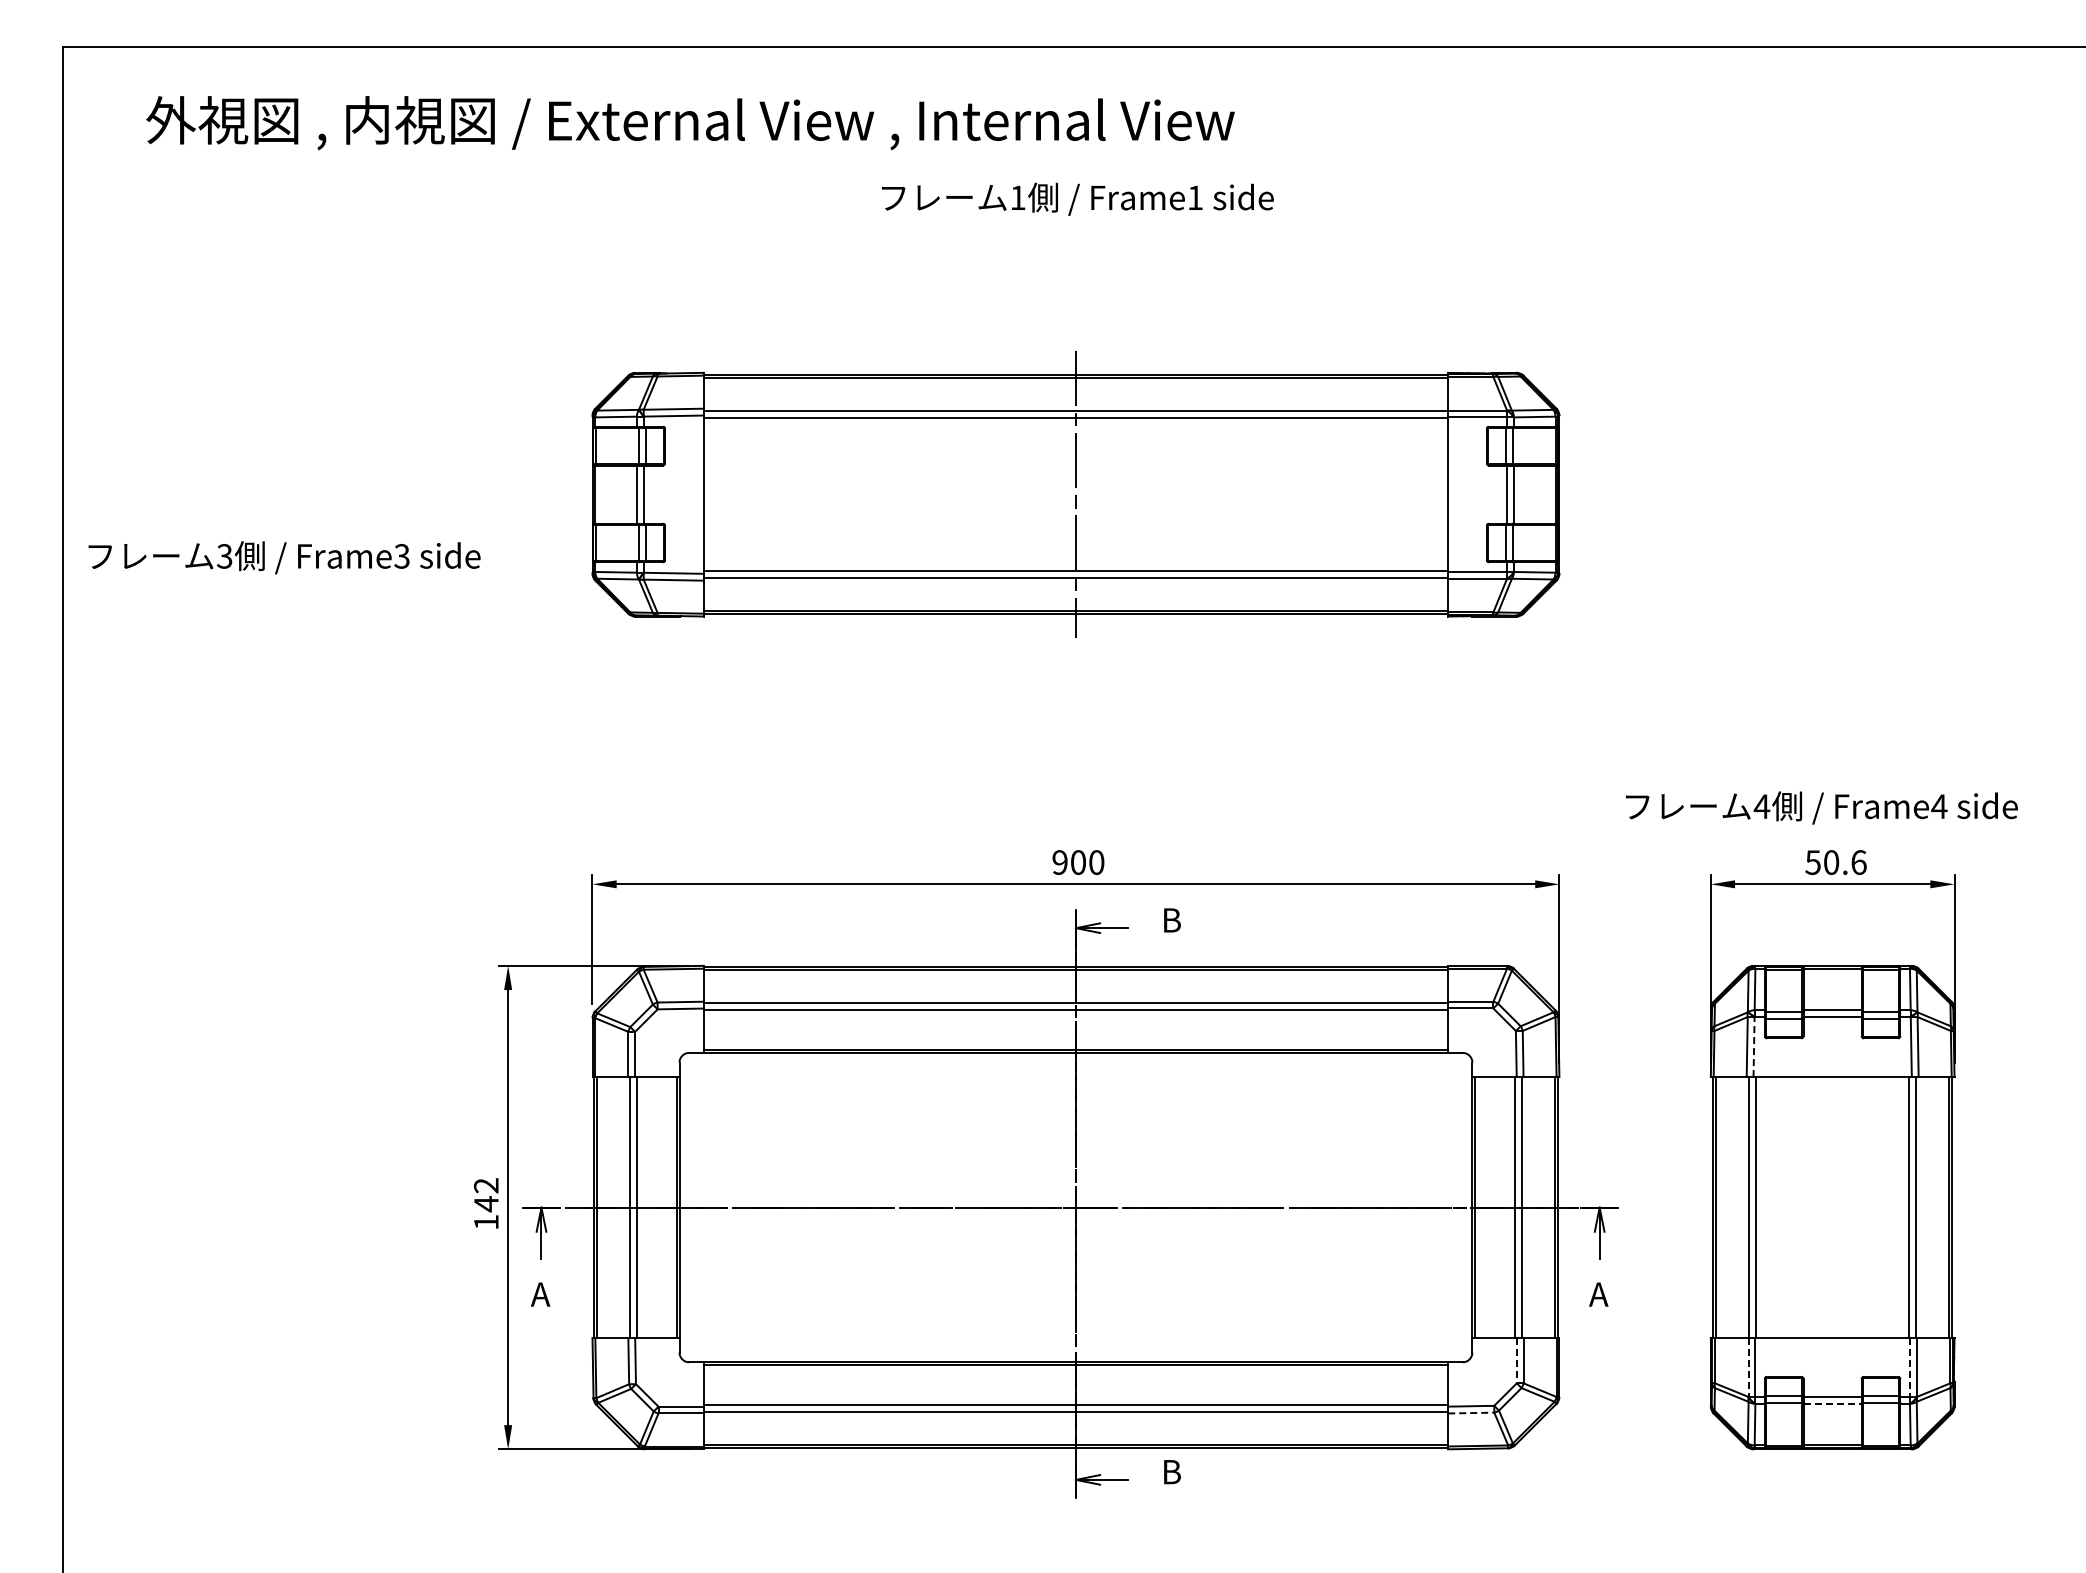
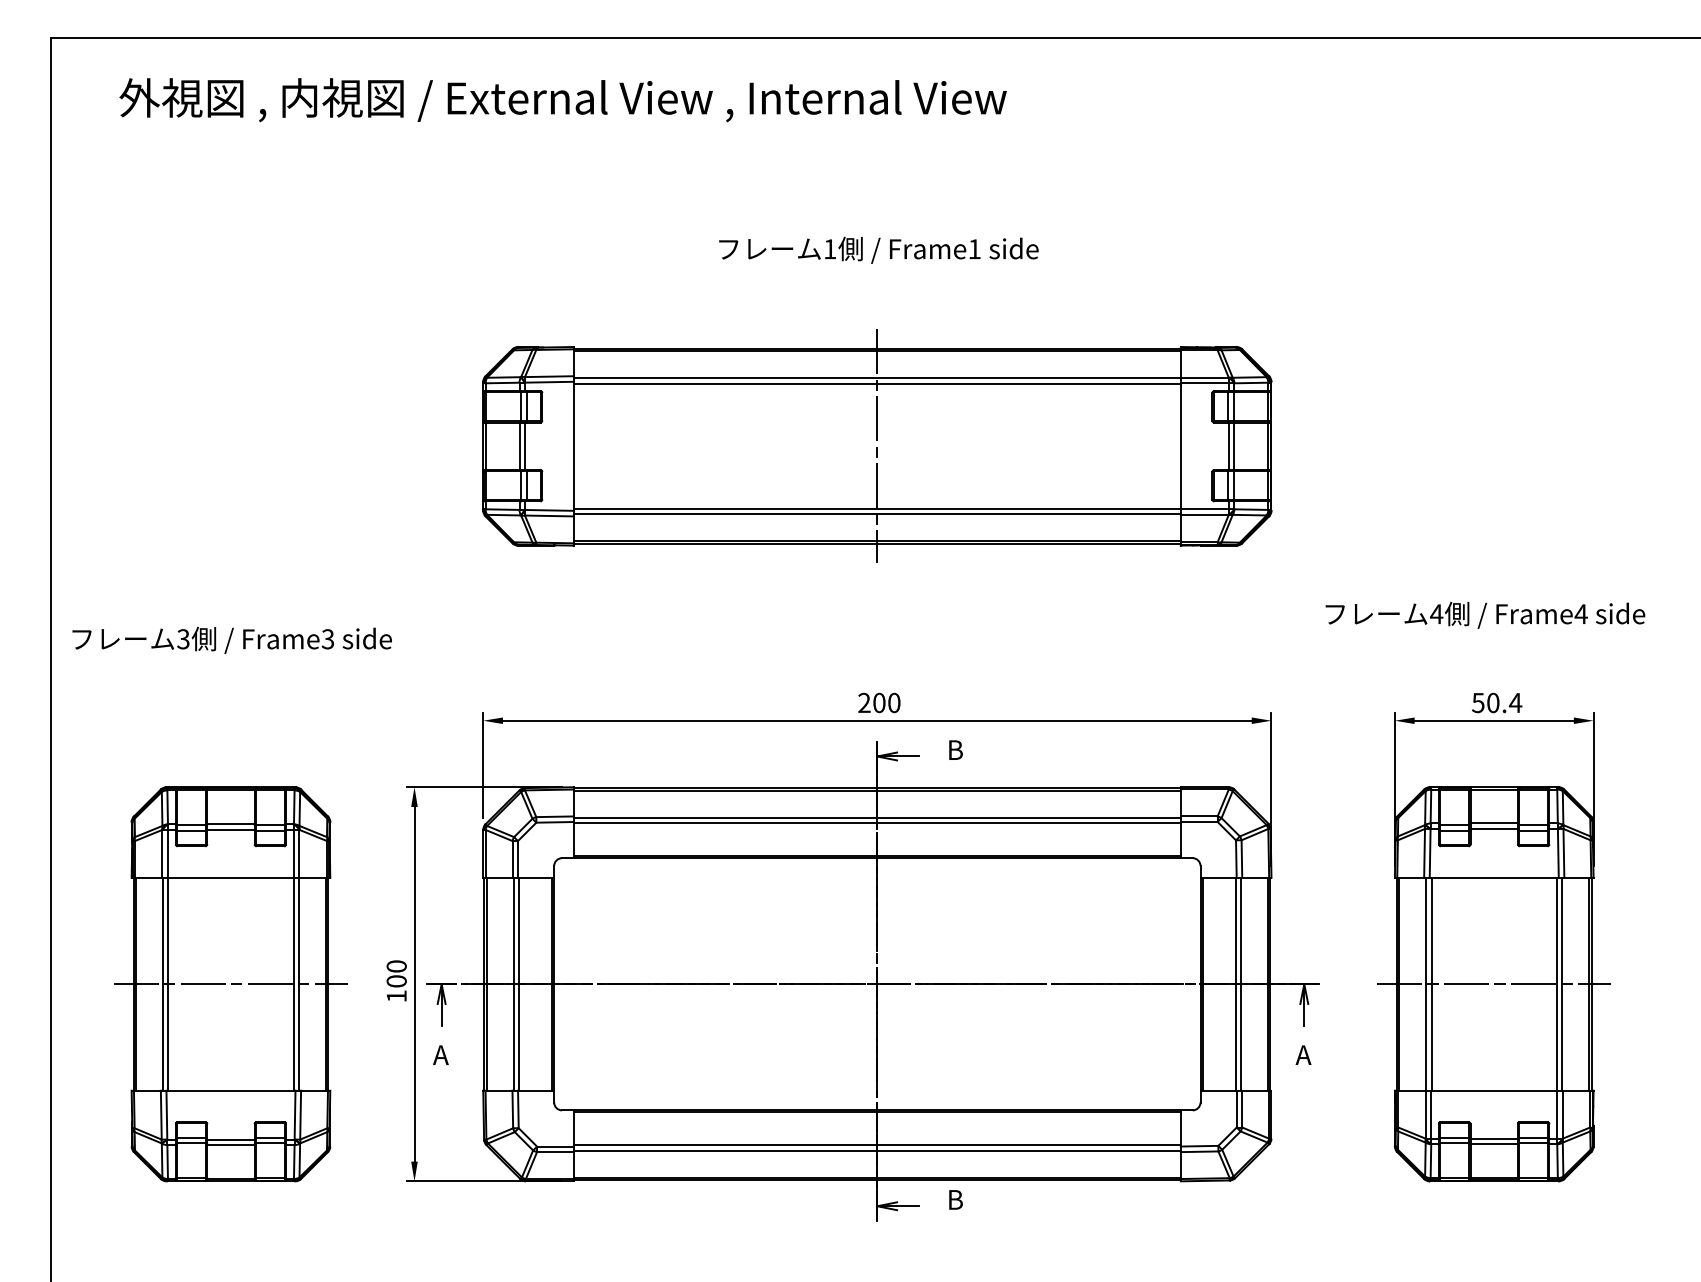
text: (1077, 198) -> (878, 249), moved
part: (1075, 494) -> (876, 446), moved
text: (284, 557) -> (232, 640), moved
text: (1821, 807) -> (1485, 614), moved
text: (1059, 862) -> (863, 702), 900 -> 200
text: (1858, 862) -> (1515, 702), 50.6 -> 50.4
line: (1754, 1047) -> (1430, 853), dashed -> solid
text: (486, 1195) -> (396, 974), 142 -> 100
part: (282, 1207) -> (230, 984), added
line: (1832, 1207) -> (1494, 984), added
line: (1516, 1360) -> (1236, 1108), dashed -> solid
line: (1748, 1368) -> (1425, 1115), dashed -> solid
line: (1909, 1368) -> (1556, 1115), dashed -> solid
line: (1833, 1403) -> (1494, 1143), dashed -> solid
line: (1471, 1413) -> (1199, 1152), dashed -> solid

